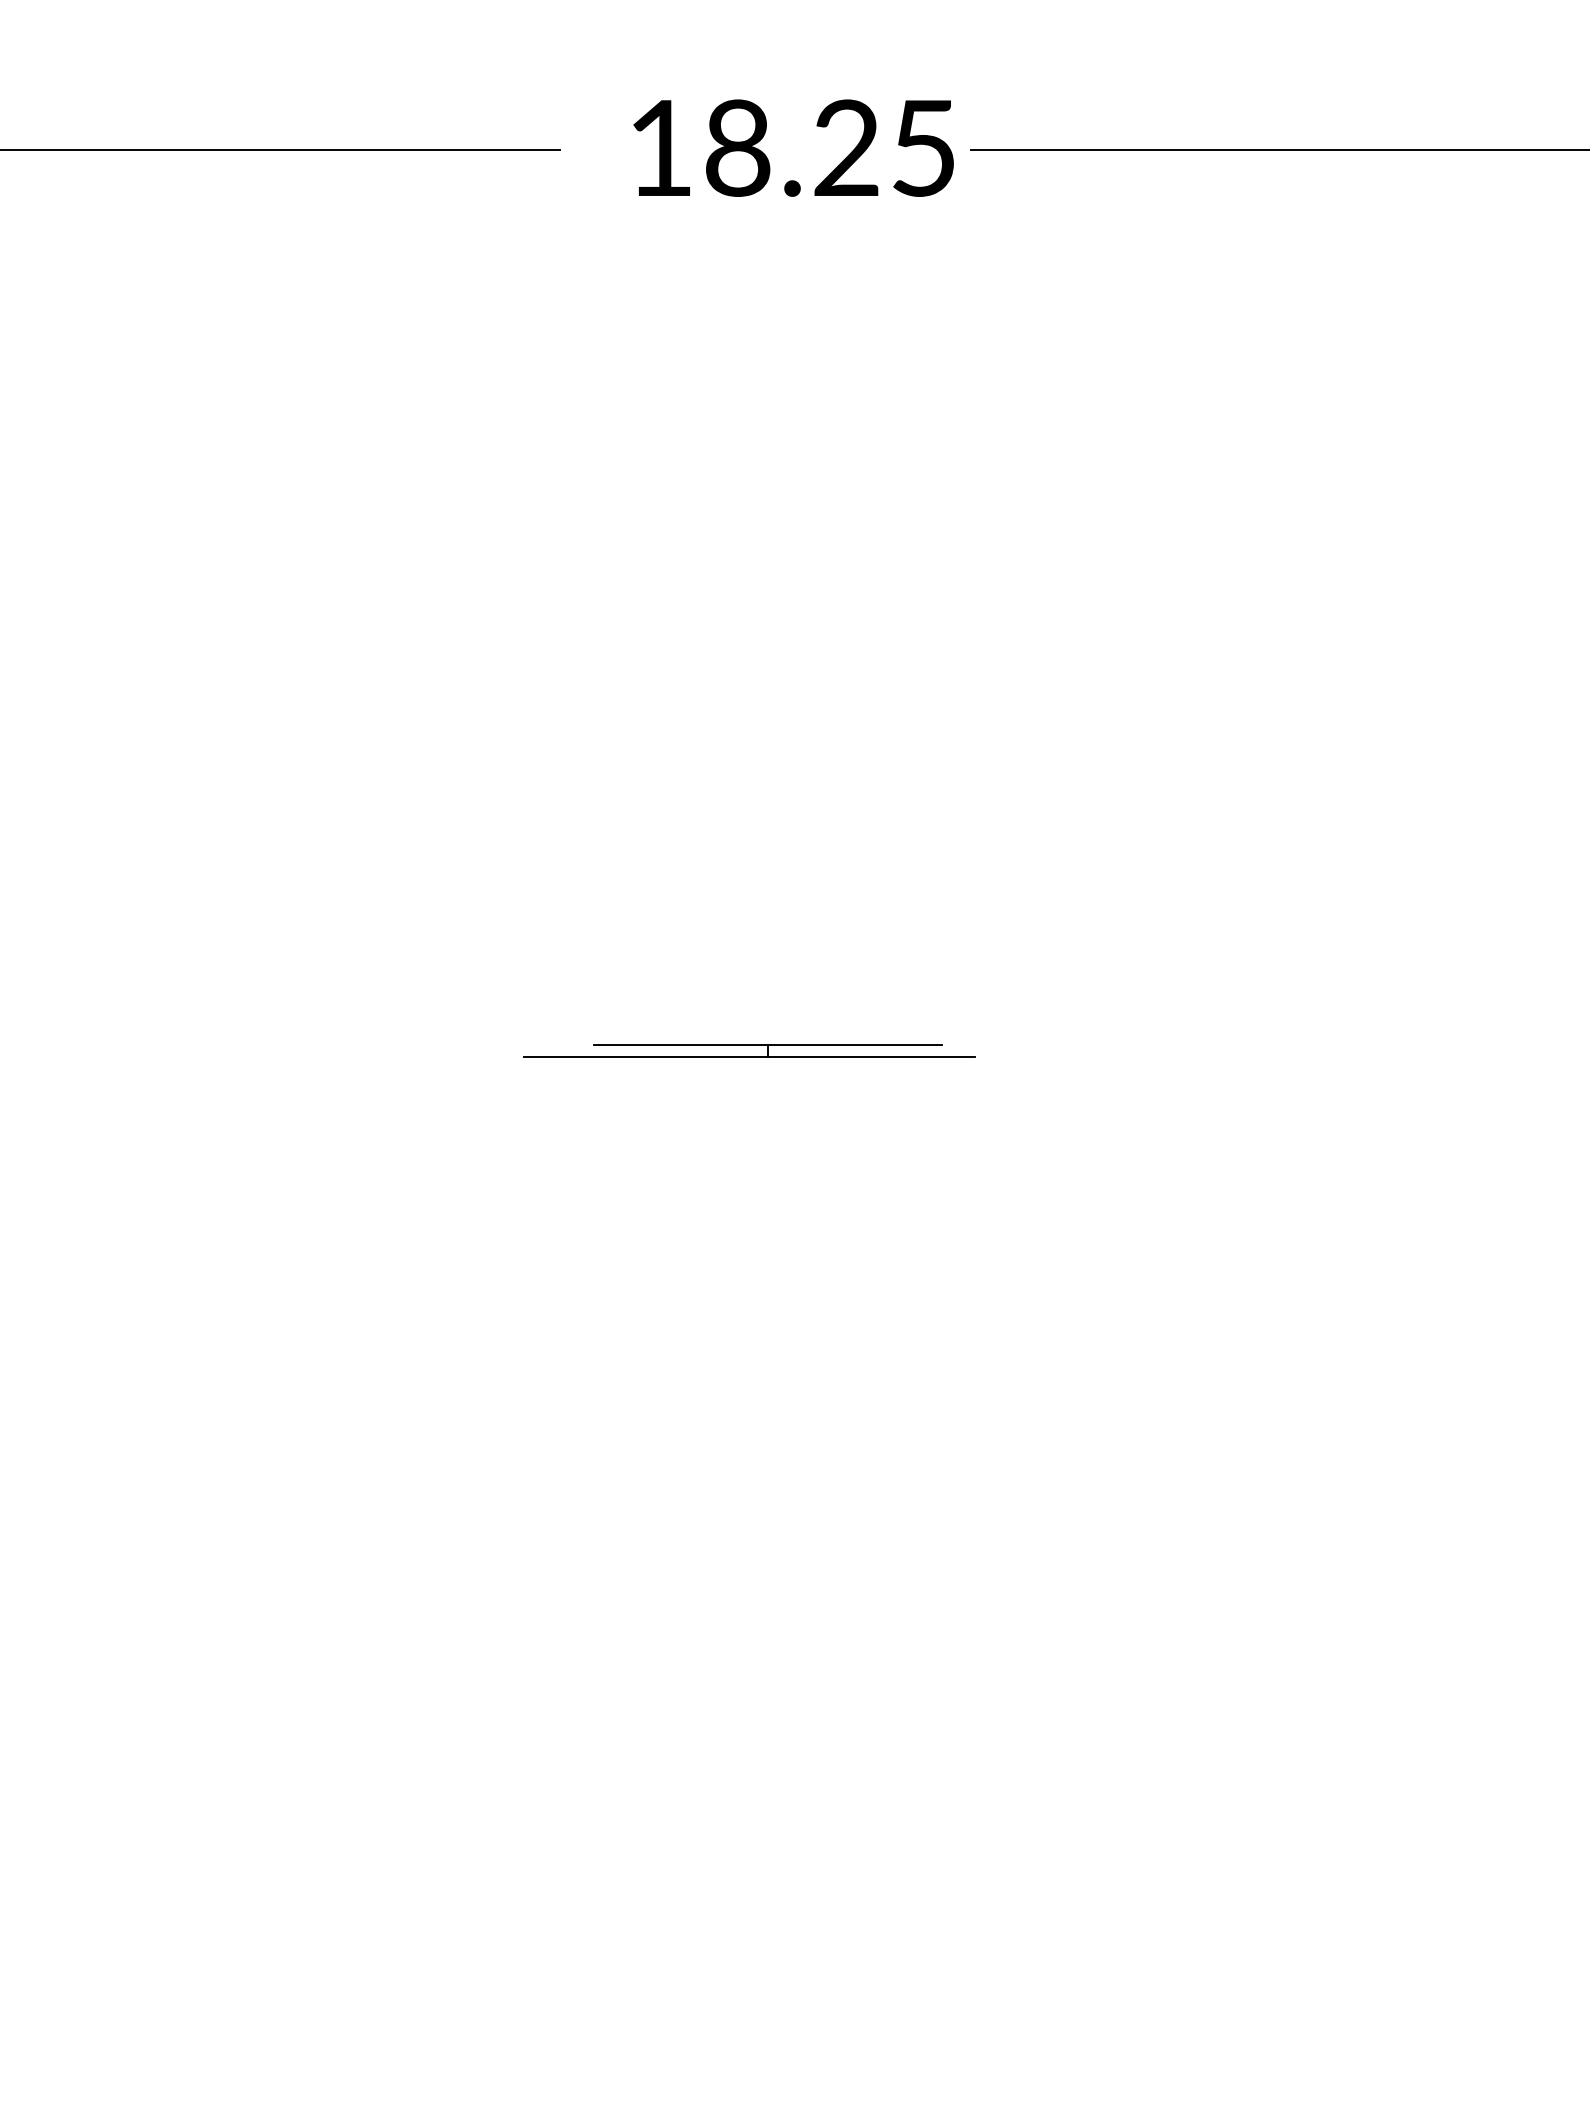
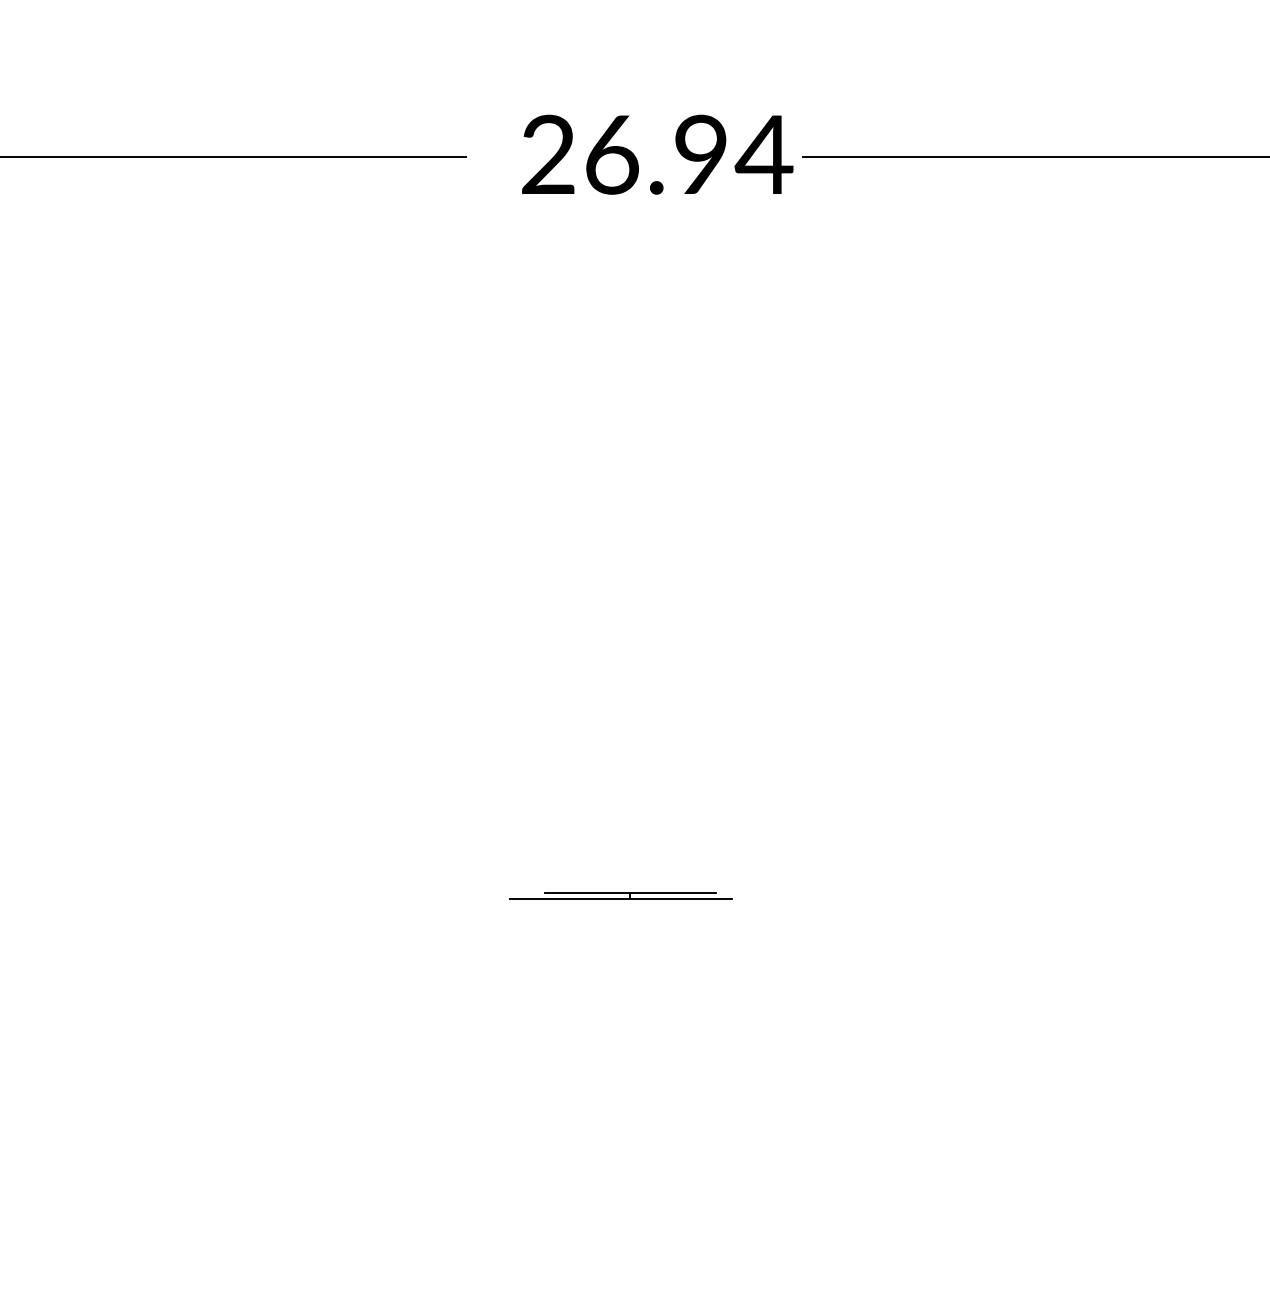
text: (793, 147) -> (657, 154), 18.25 -> 26.94
part: (749, 1050) -> (621, 895), size x0.6

